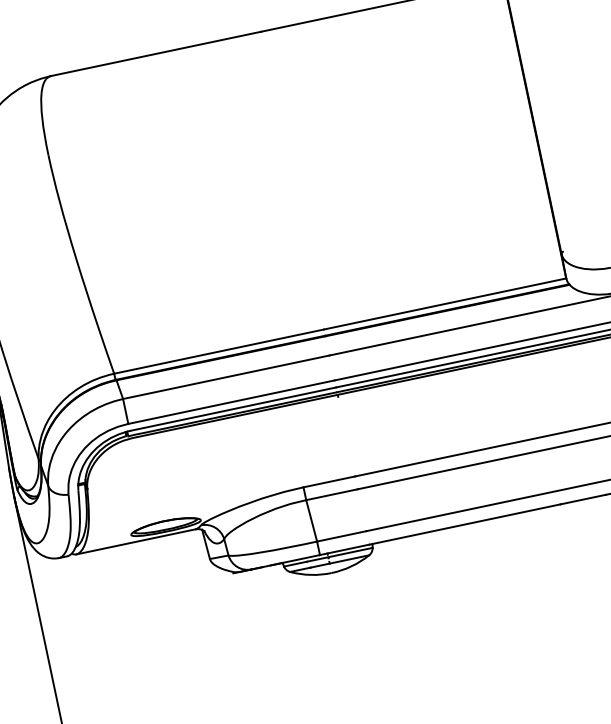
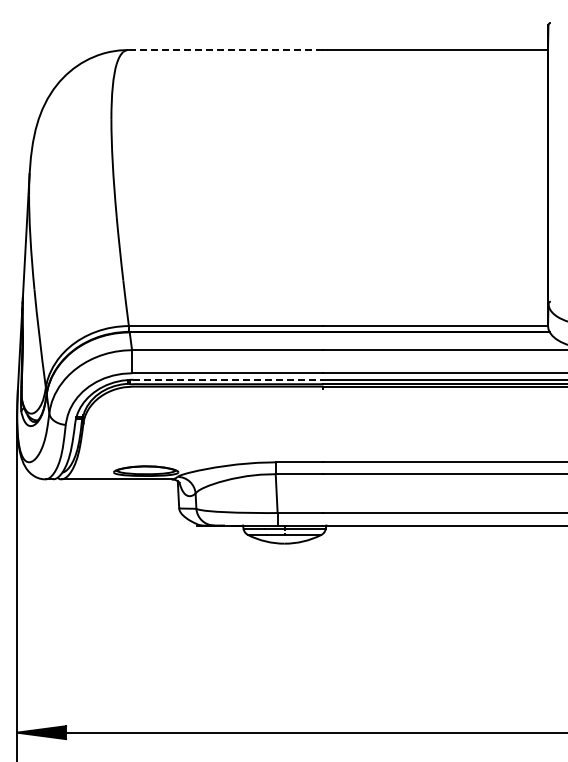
line: (156, 53) -> (226, 49), solid -> dashed
line: (233, 408) -> (228, 379), solid -> dashed

